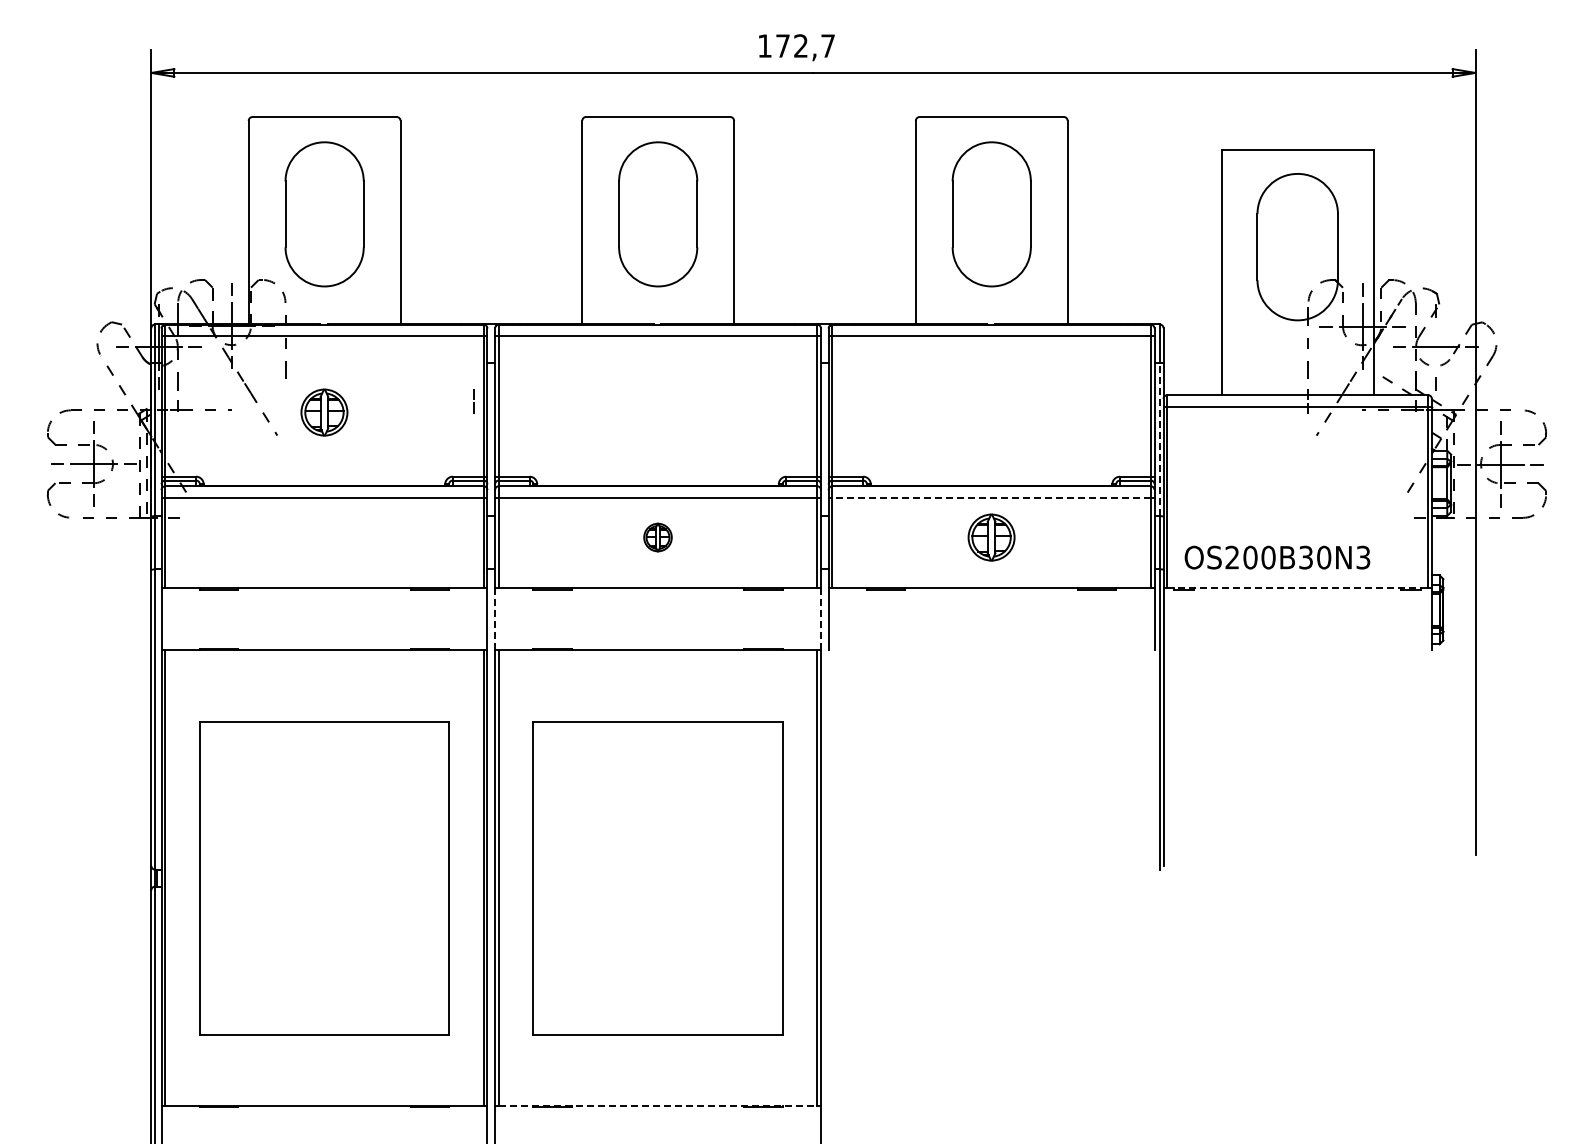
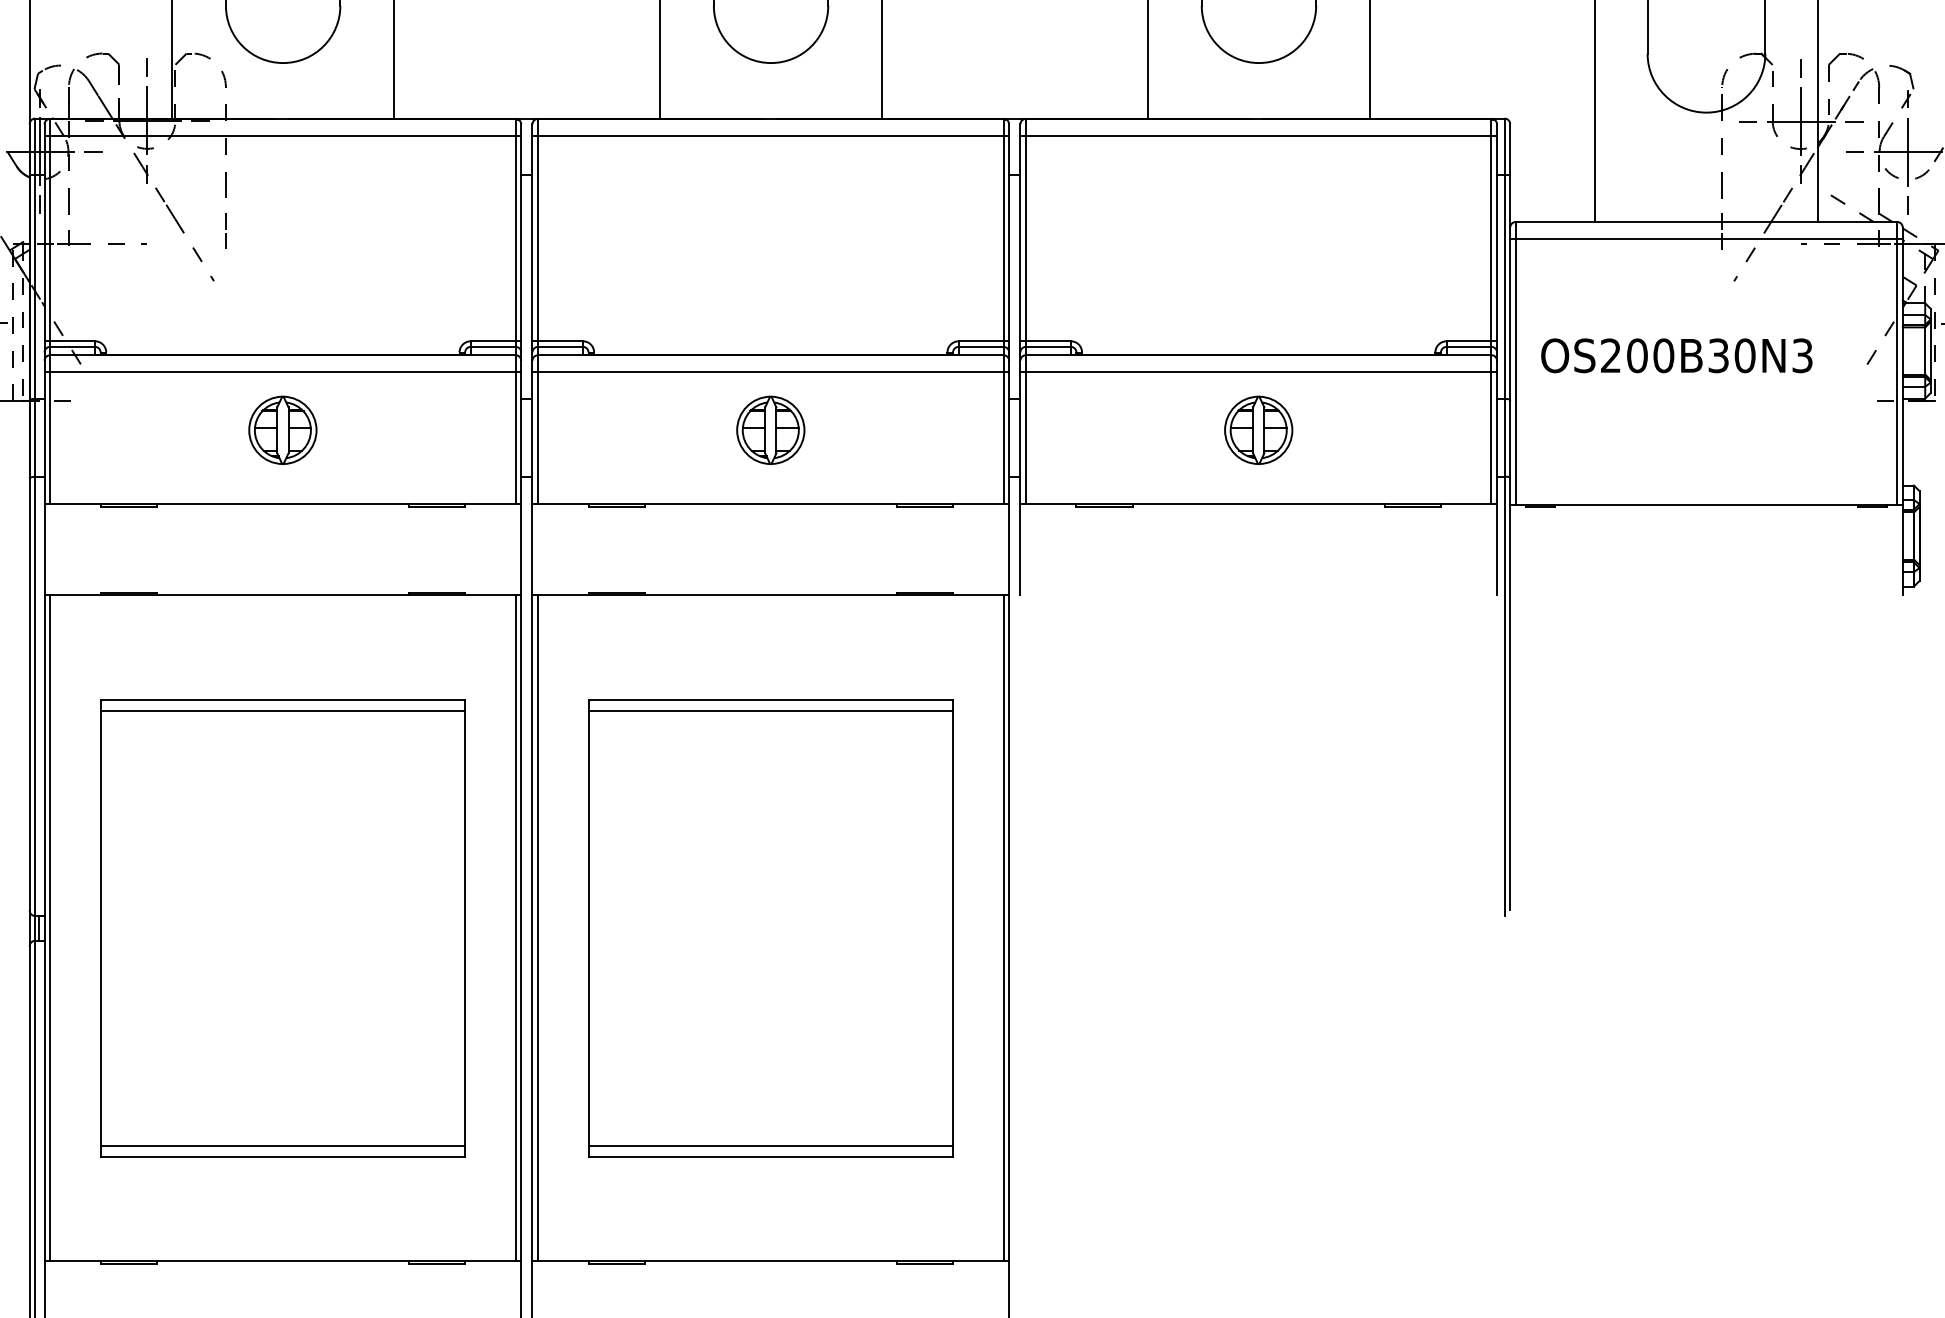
line: (1435, 347) -> (1908, 152), added
line: (473, 402) -> (225, 232), moved
part: (324, 412) -> (282, 430), moved
line: (1159, 439) -> (1504, 286), dashed -> solid
line: (991, 497) -> (1258, 371), dashed -> solid
part: (657, 537) -> (770, 430), size x1.67
text: (1277, 557) -> (1676, 355), moved
line: (1298, 588) -> (1707, 504), dashed -> solid
line: (495, 618) -> (533, 548), dashed -> solid
line: (820, 619) -> (1008, 550), dashed -> solid
line: (324, 729) -> (282, 711), added
line: (657, 729) -> (770, 711), added
line: (324, 1026) -> (282, 1145), added
line: (657, 1026) -> (770, 1145), added
line: (658, 1105) -> (771, 1261), dashed -> solid

